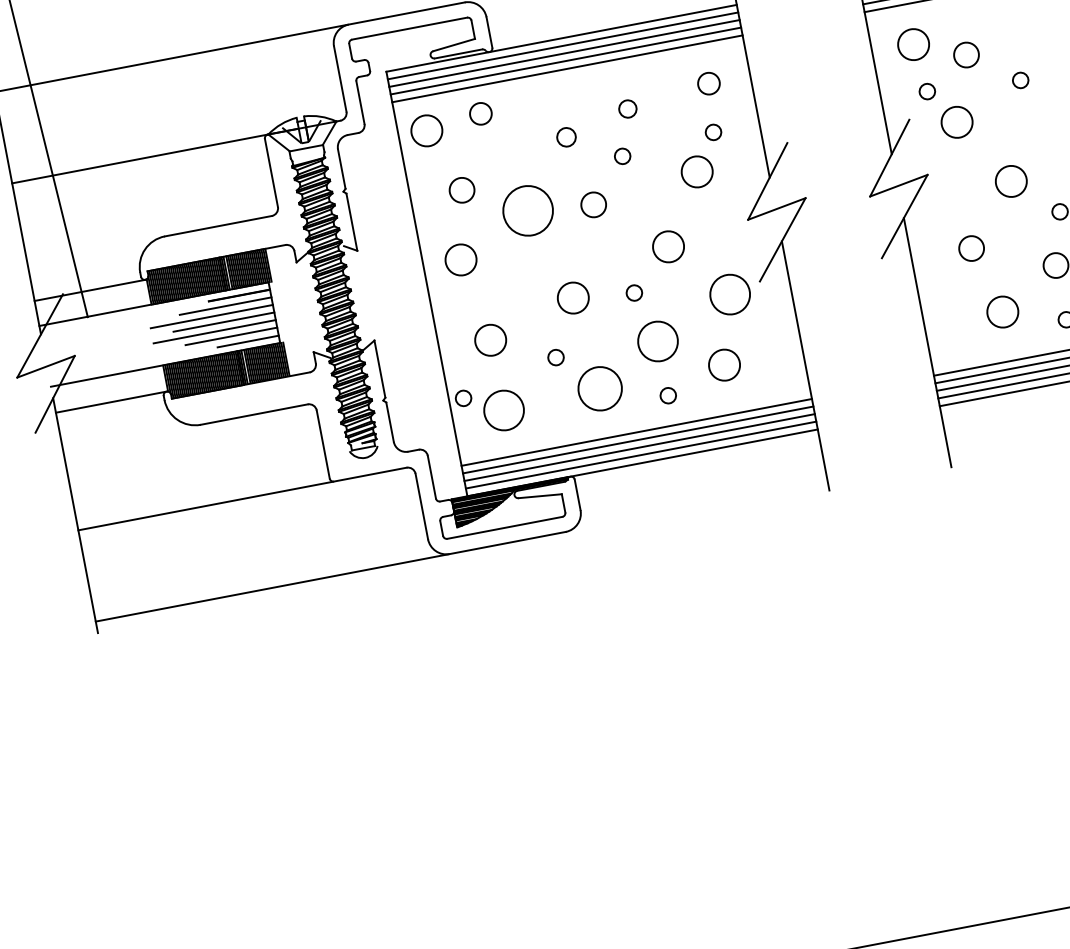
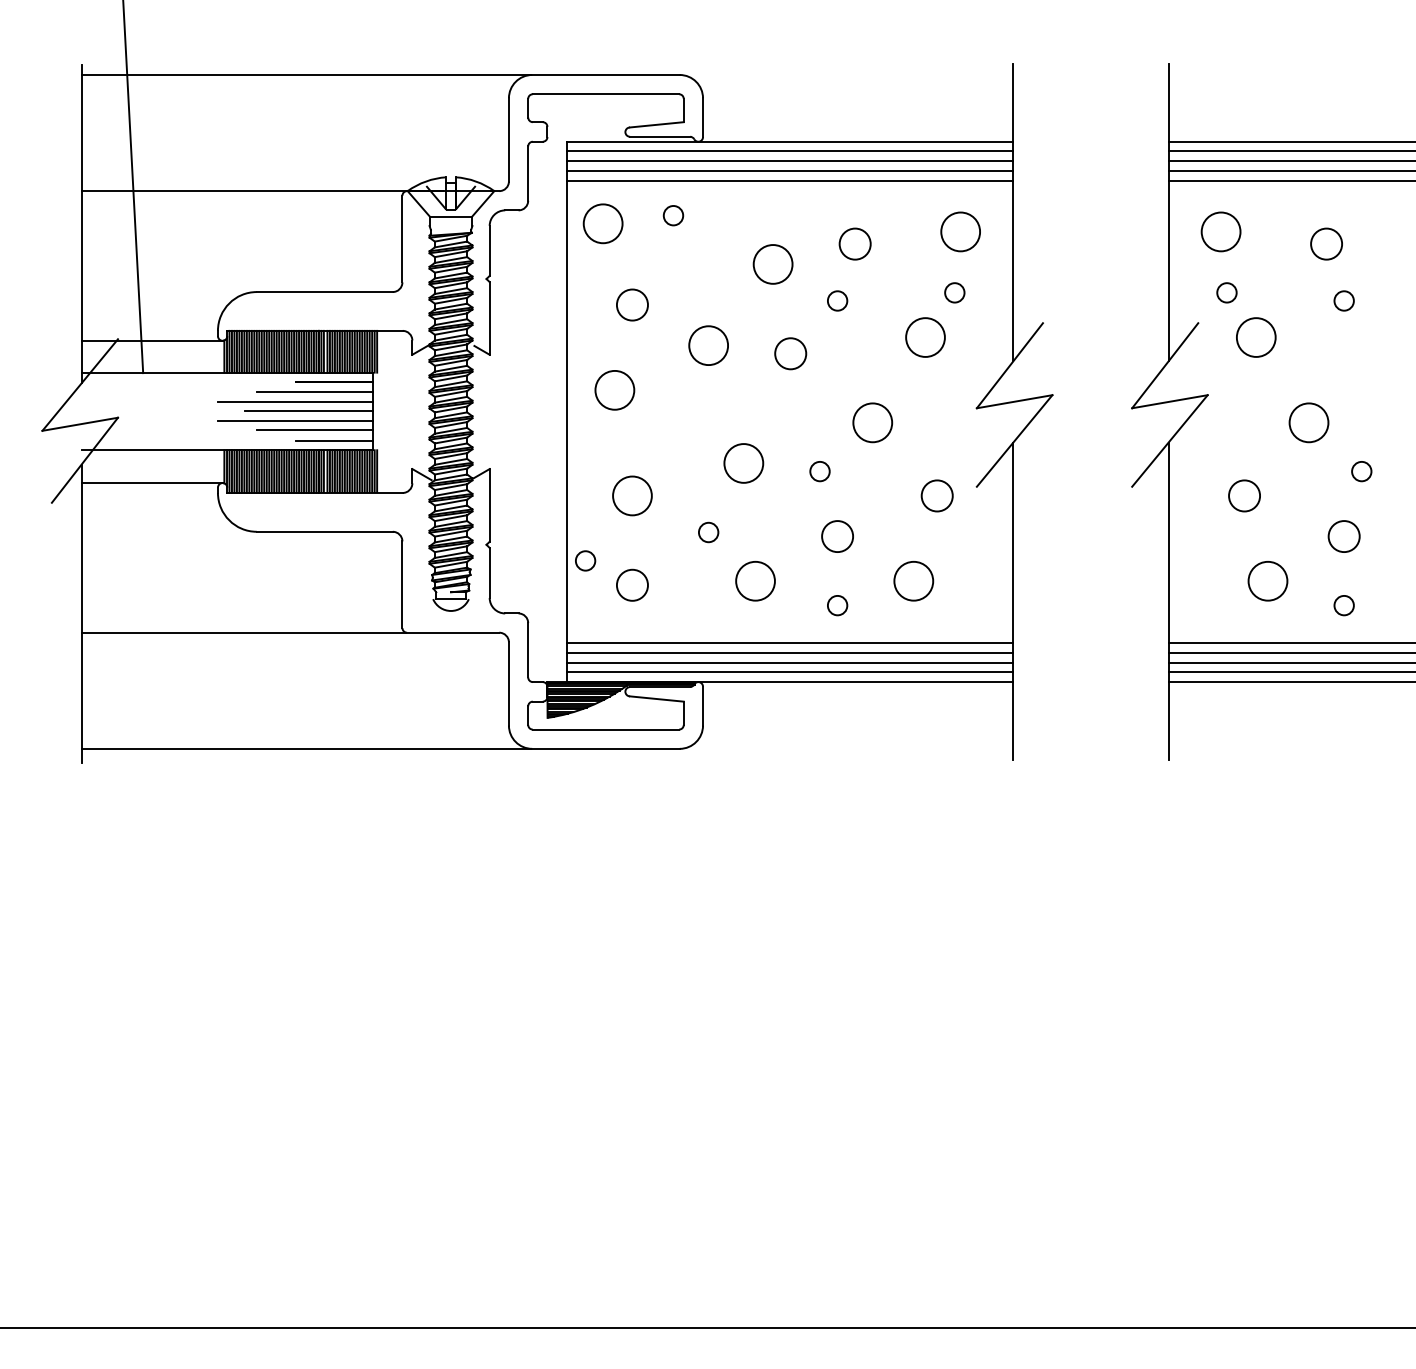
circle: (966, 54) -> (1326, 243), moved
circle: (708, 83) -> (960, 231), size x1.43
circle: (627, 108) -> (854, 243), size x1.43
circle: (480, 113) -> (673, 215), size x0.71
circle: (566, 137) -> (772, 264), size x1.67
circle: (527, 210) -> (708, 345), size x0.62
circle: (729, 294) -> (936, 495), size x0.62
circle: (657, 341) -> (837, 536), size x0.62
circle: (600, 389) -> (755, 581), size x0.71
circle: (503, 409) -> (632, 584), size x0.62

